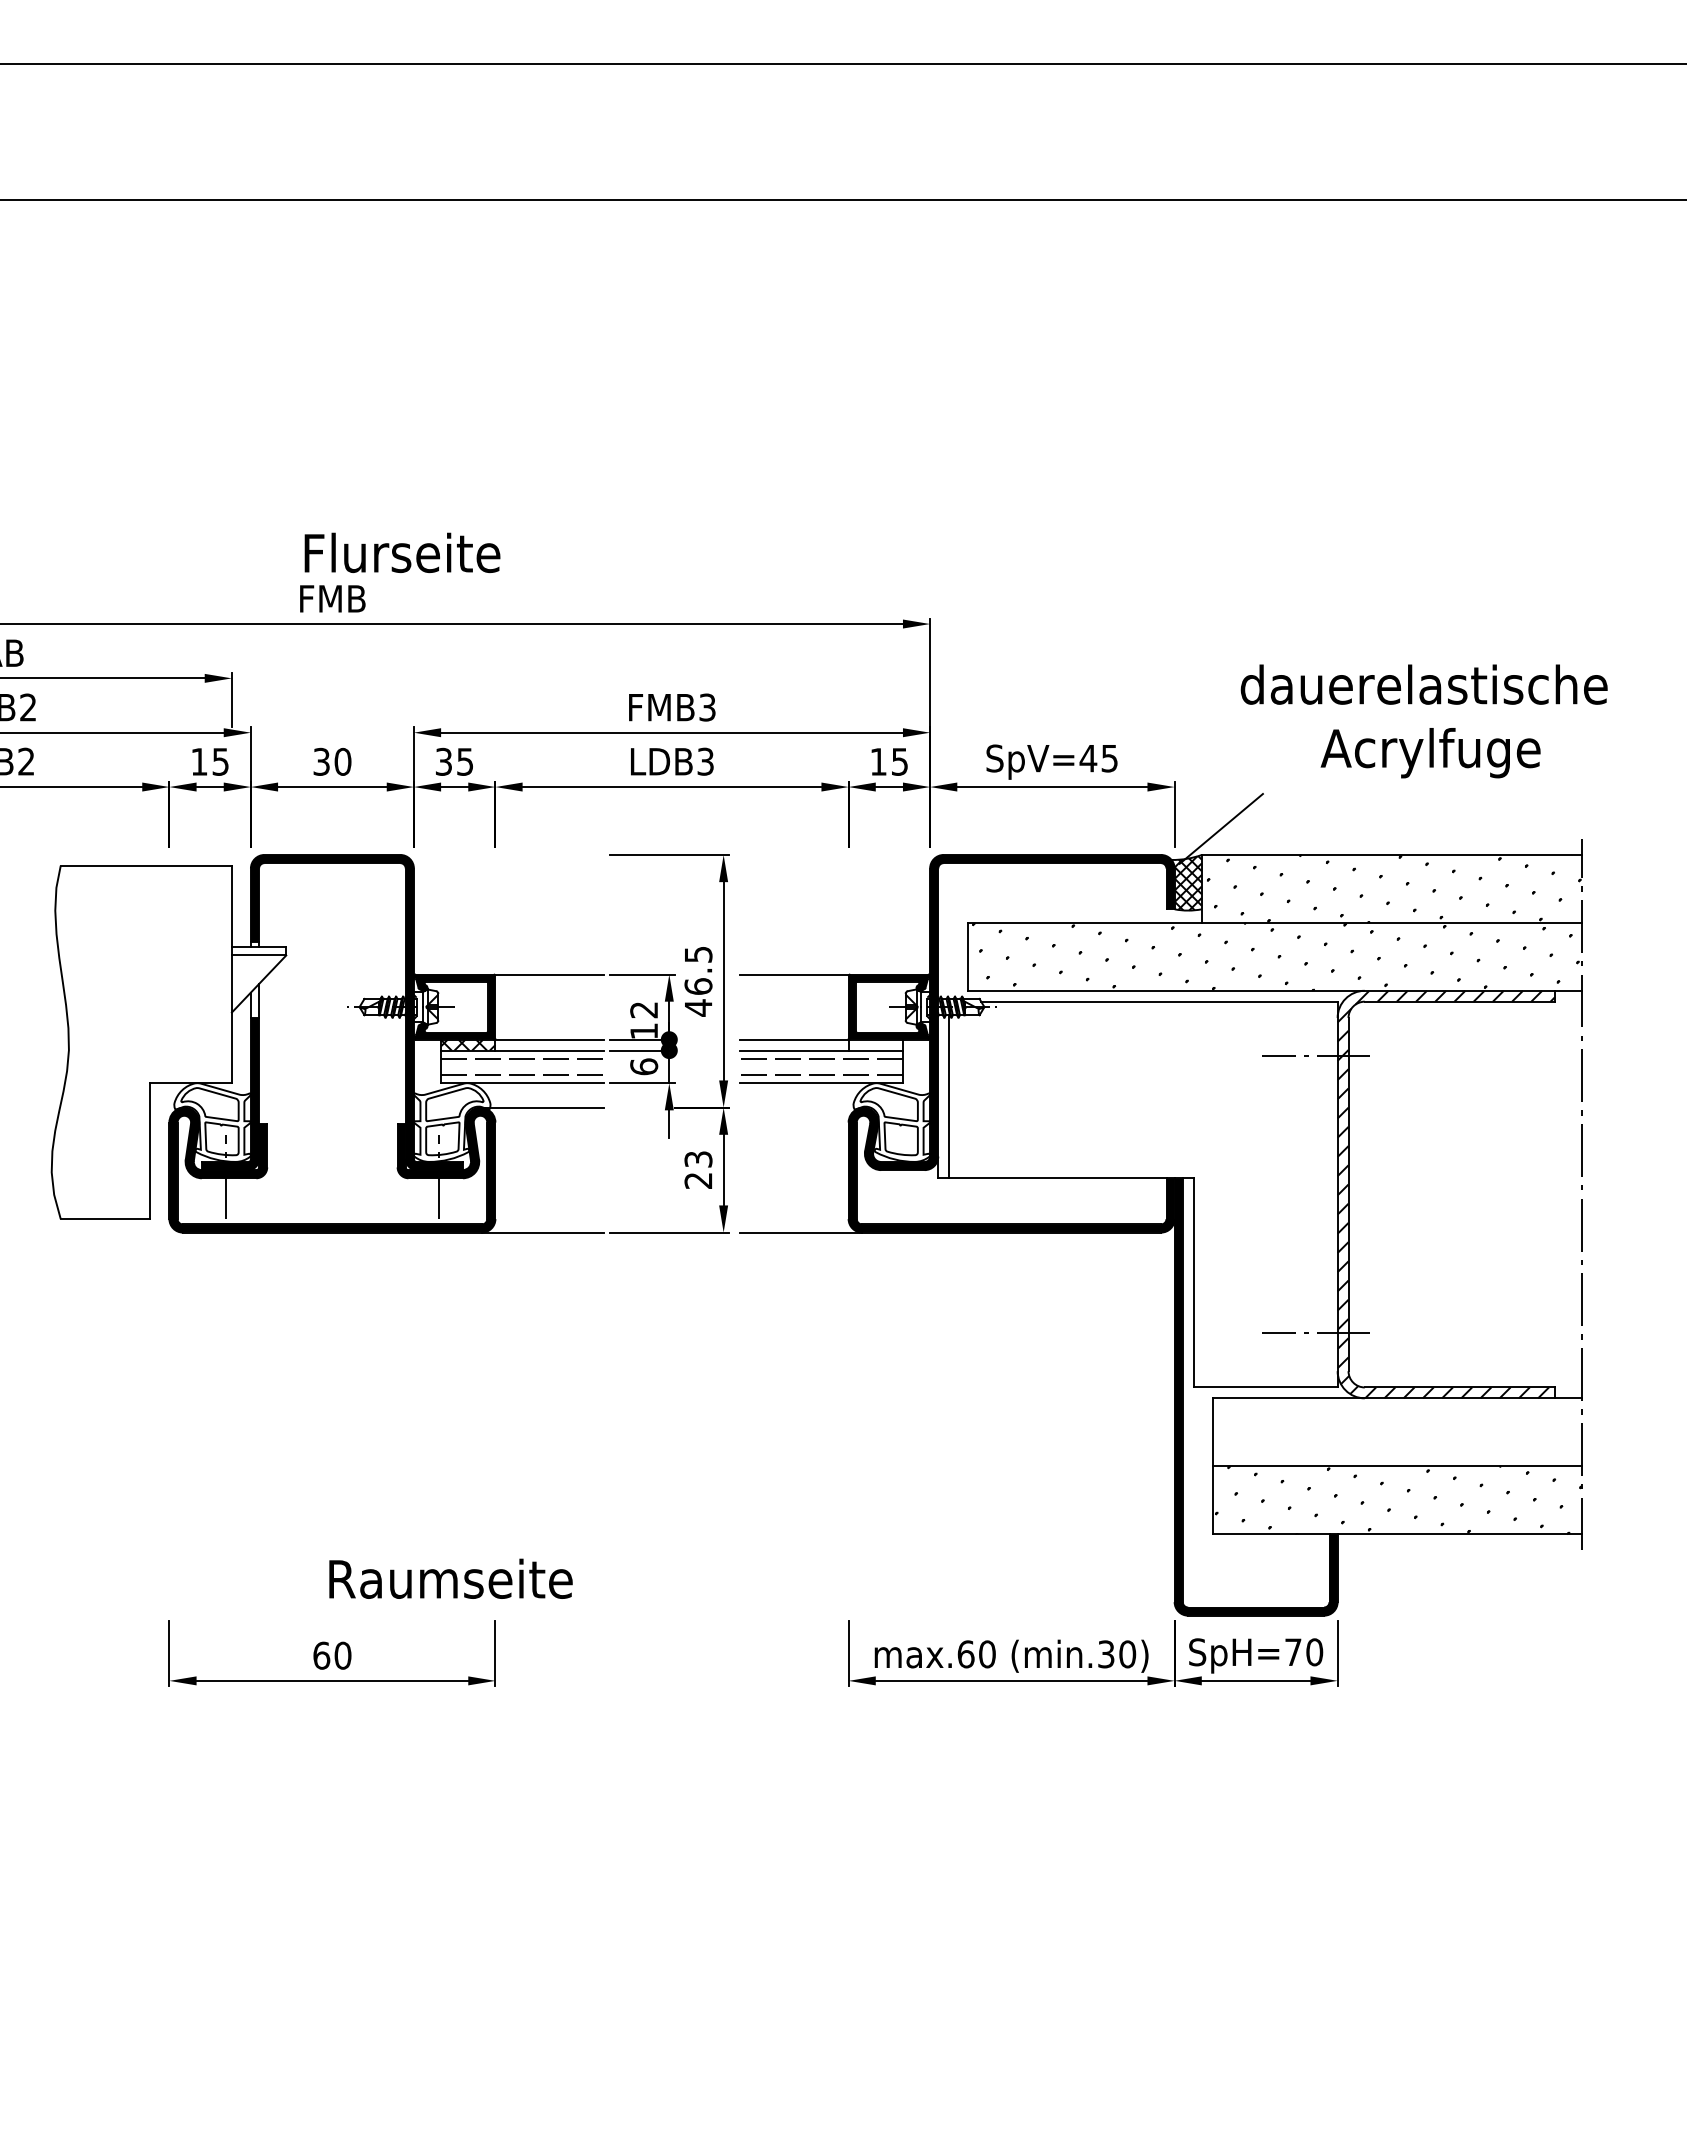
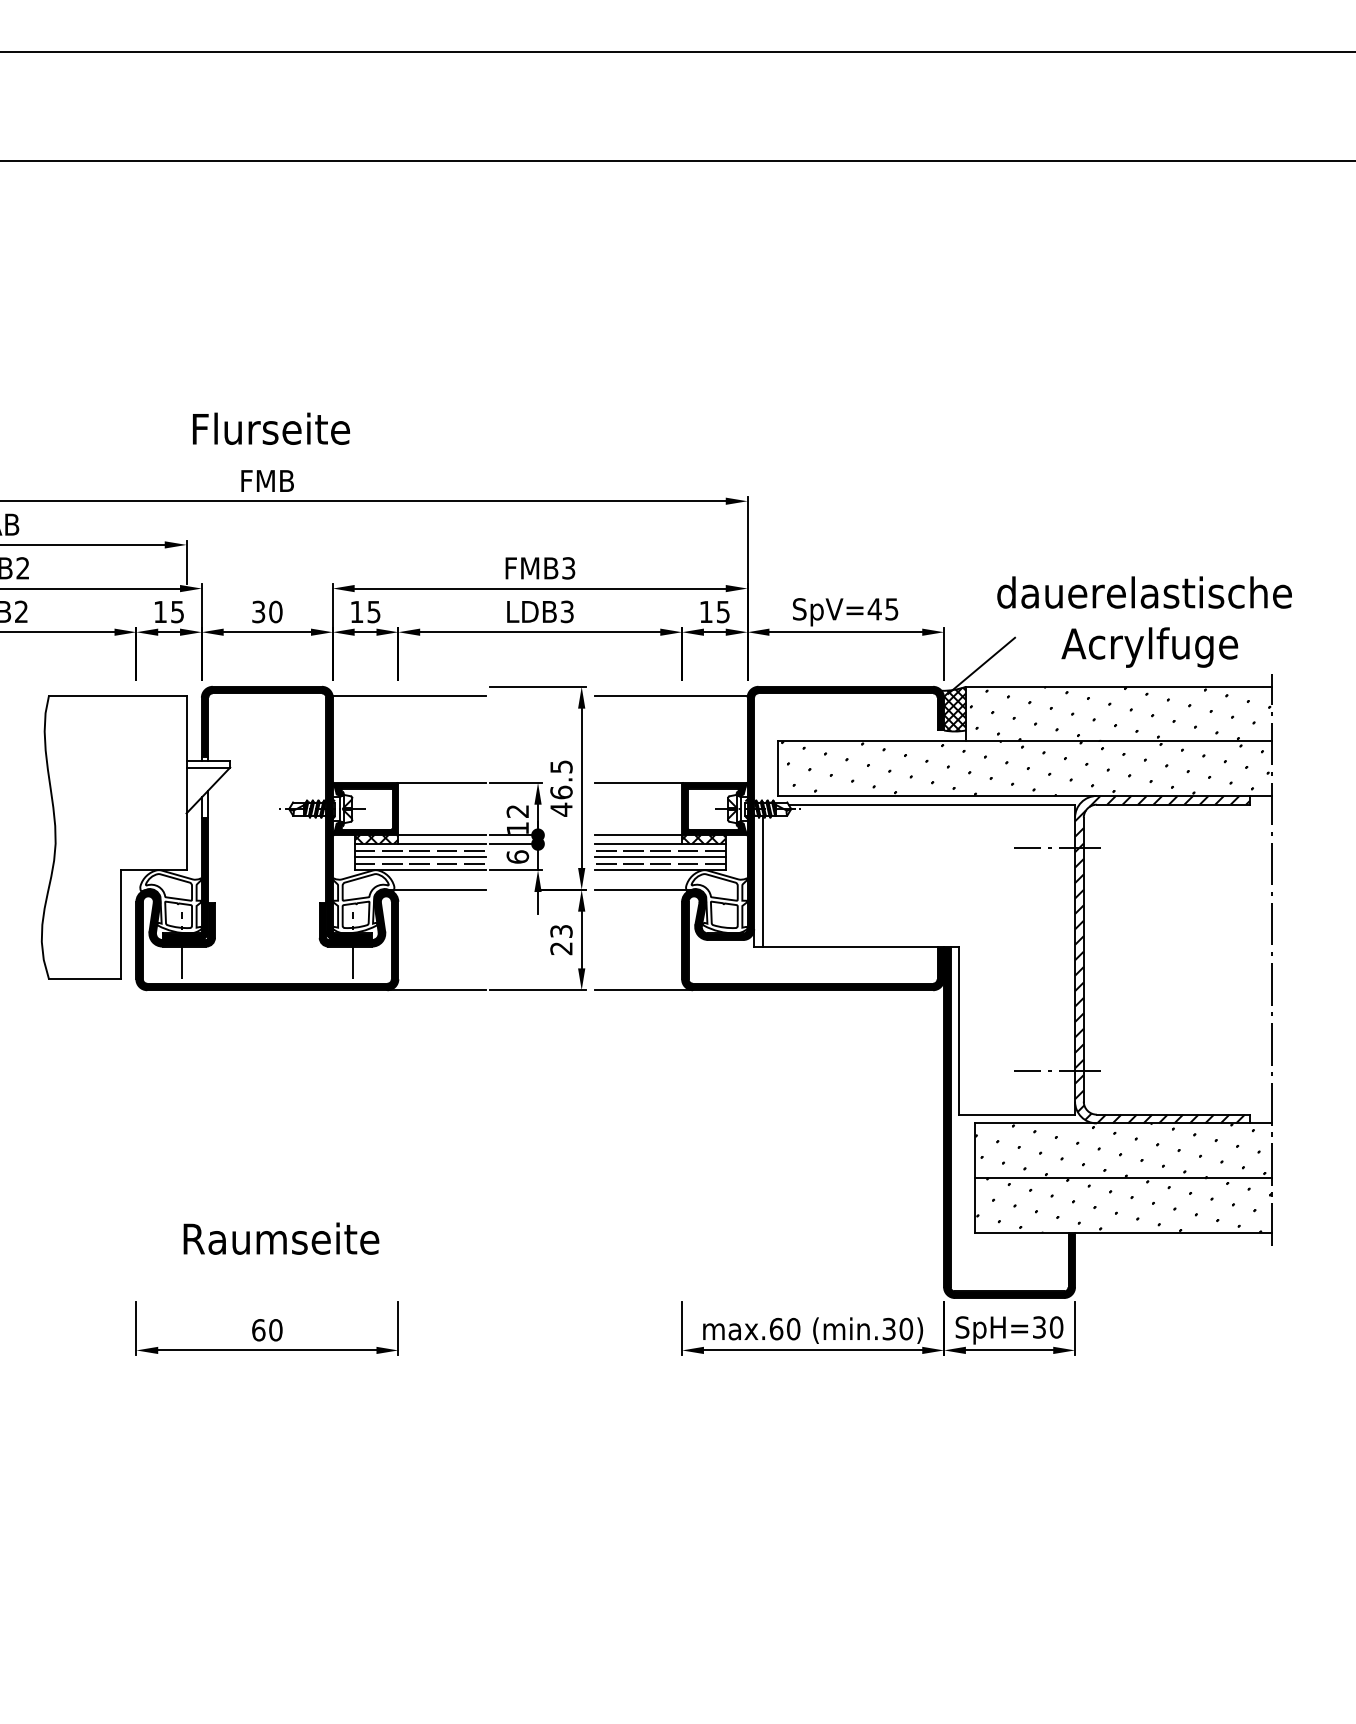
text: (402, 552) -> (271, 428), moved
text: (1423, 721) -> (1144, 622), moved
text: (443, 761) -> (356, 611), 35 -> 15
line: (508, 865) -> (408, 695), added
line: (834, 865) -> (670, 695), added
hatch: (875, 1044) -> (703, 839), added
line: (522, 1066) -> (420, 856), added
line: (820, 1066) -> (659, 856), added
line: (801, 1107) -> (644, 889), added
hatch: (1394, 1432) -> (1120, 1150), added
text: (450, 1578) -> (281, 1238), moved
text: (1293, 1652) -> (1039, 1327), SpH=70 -> SpH=30

